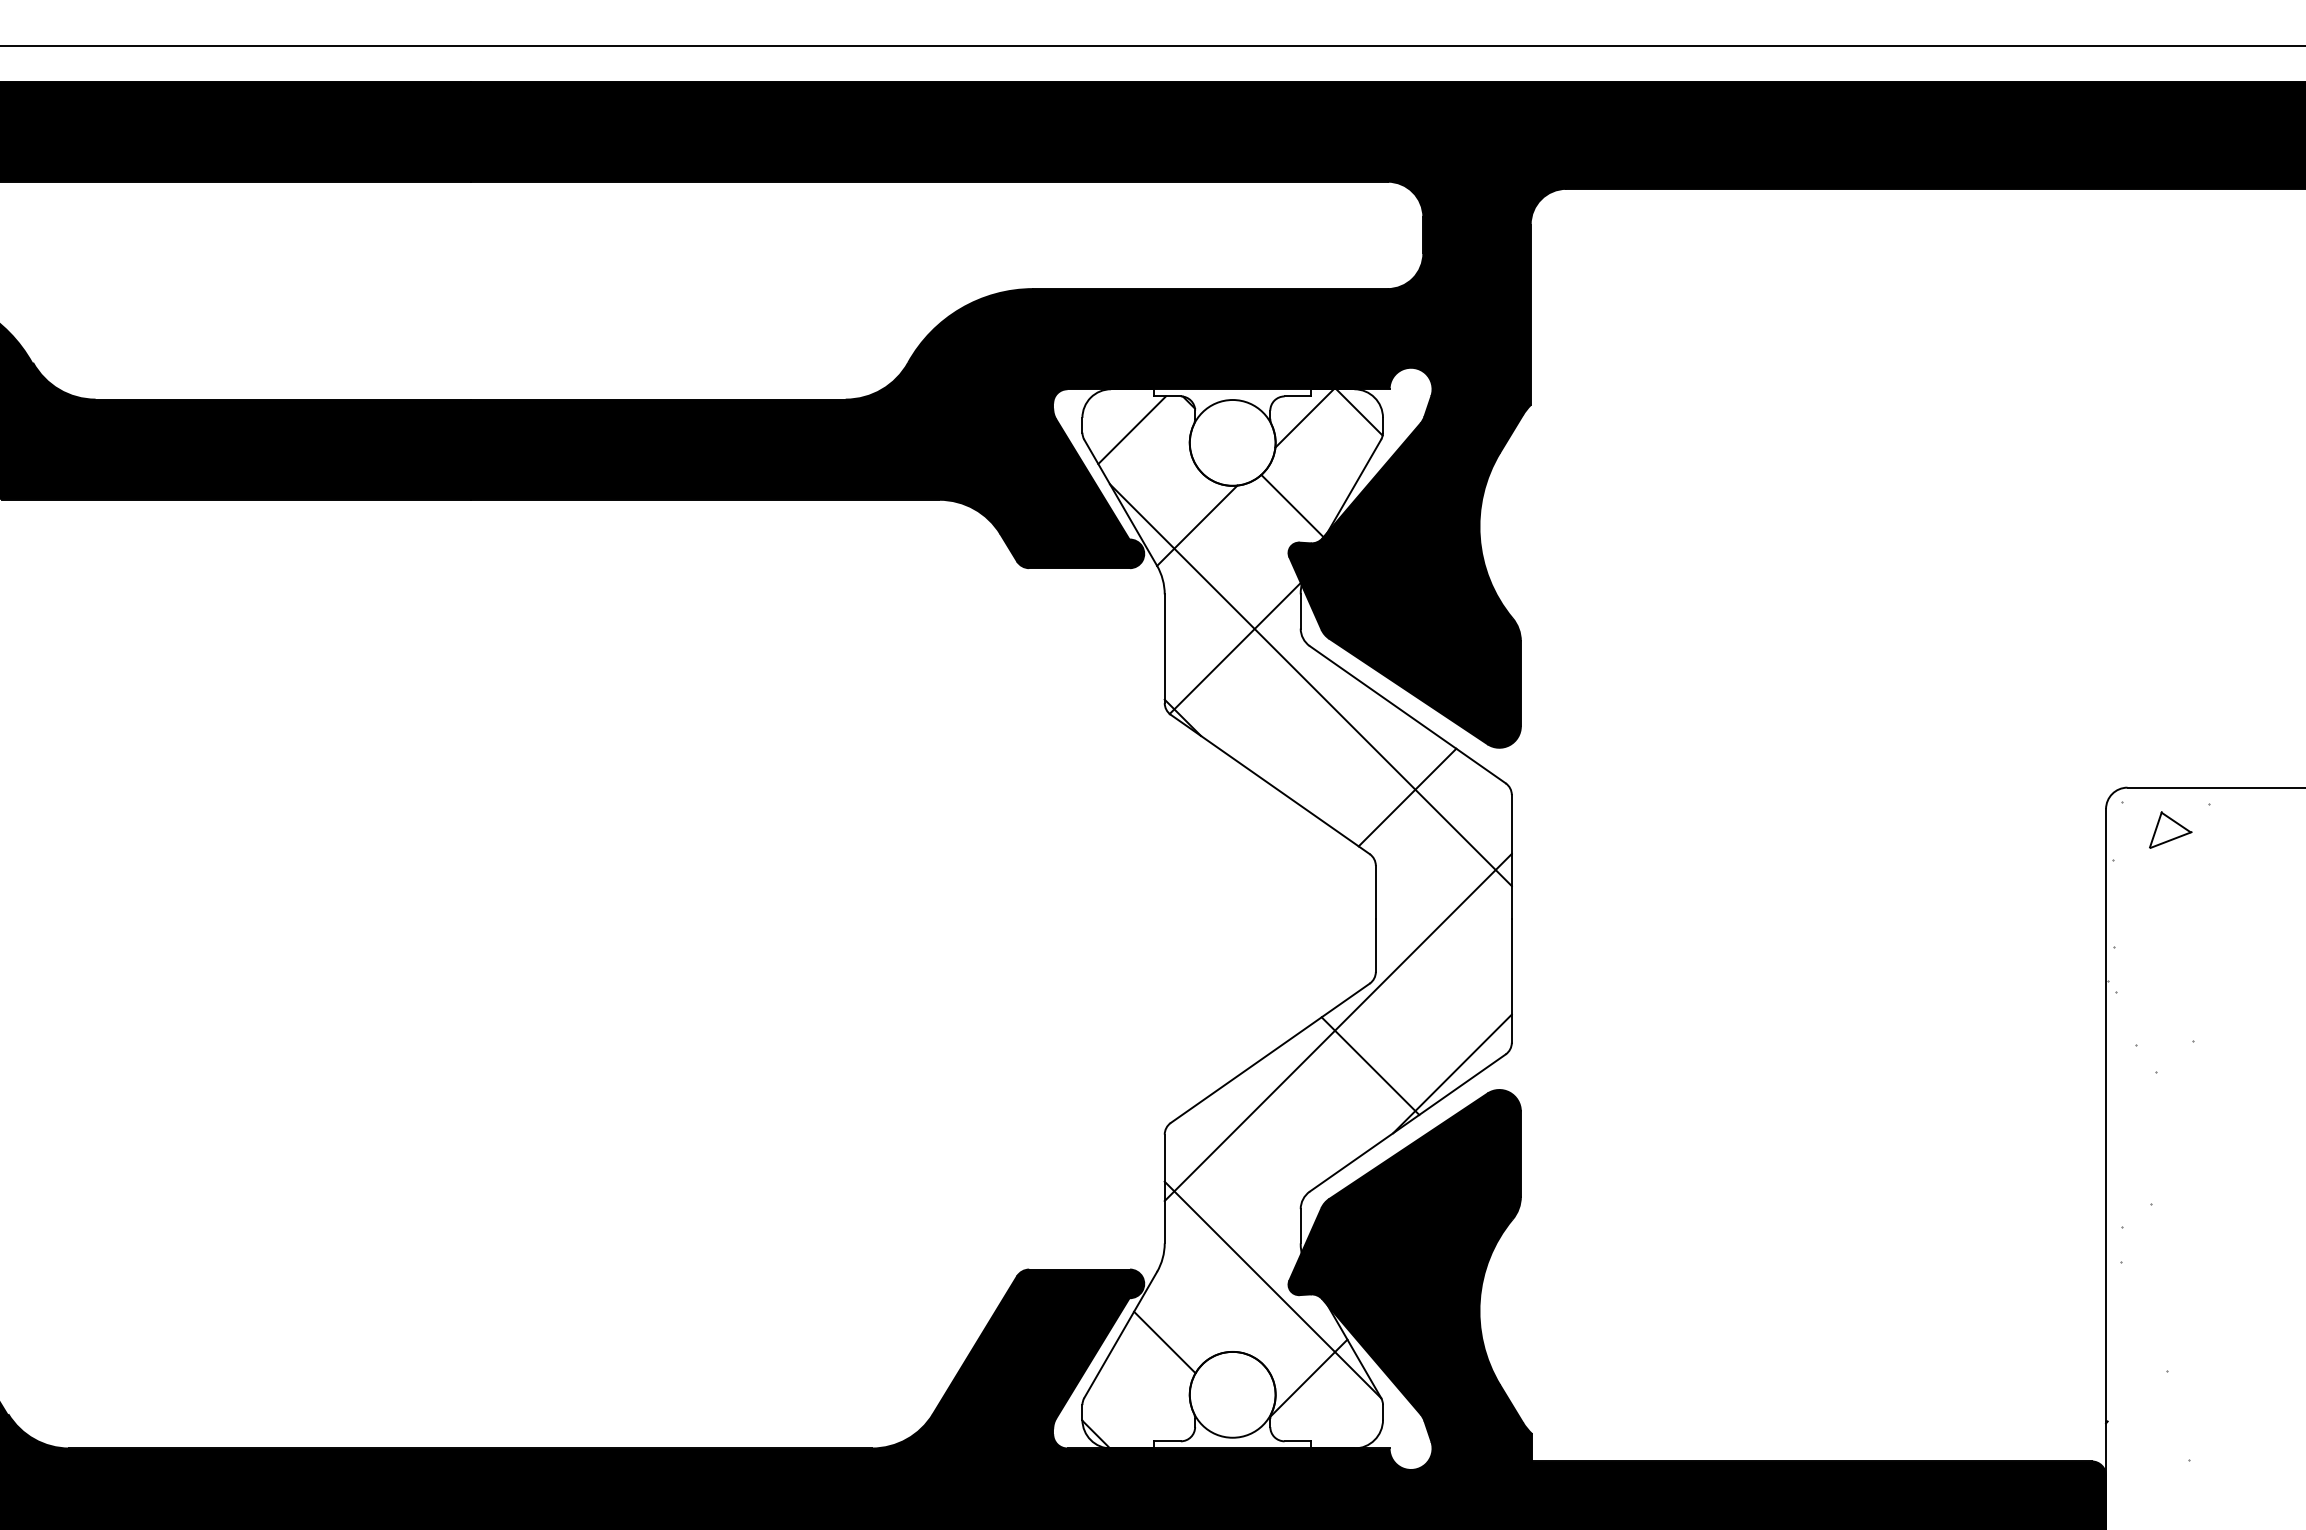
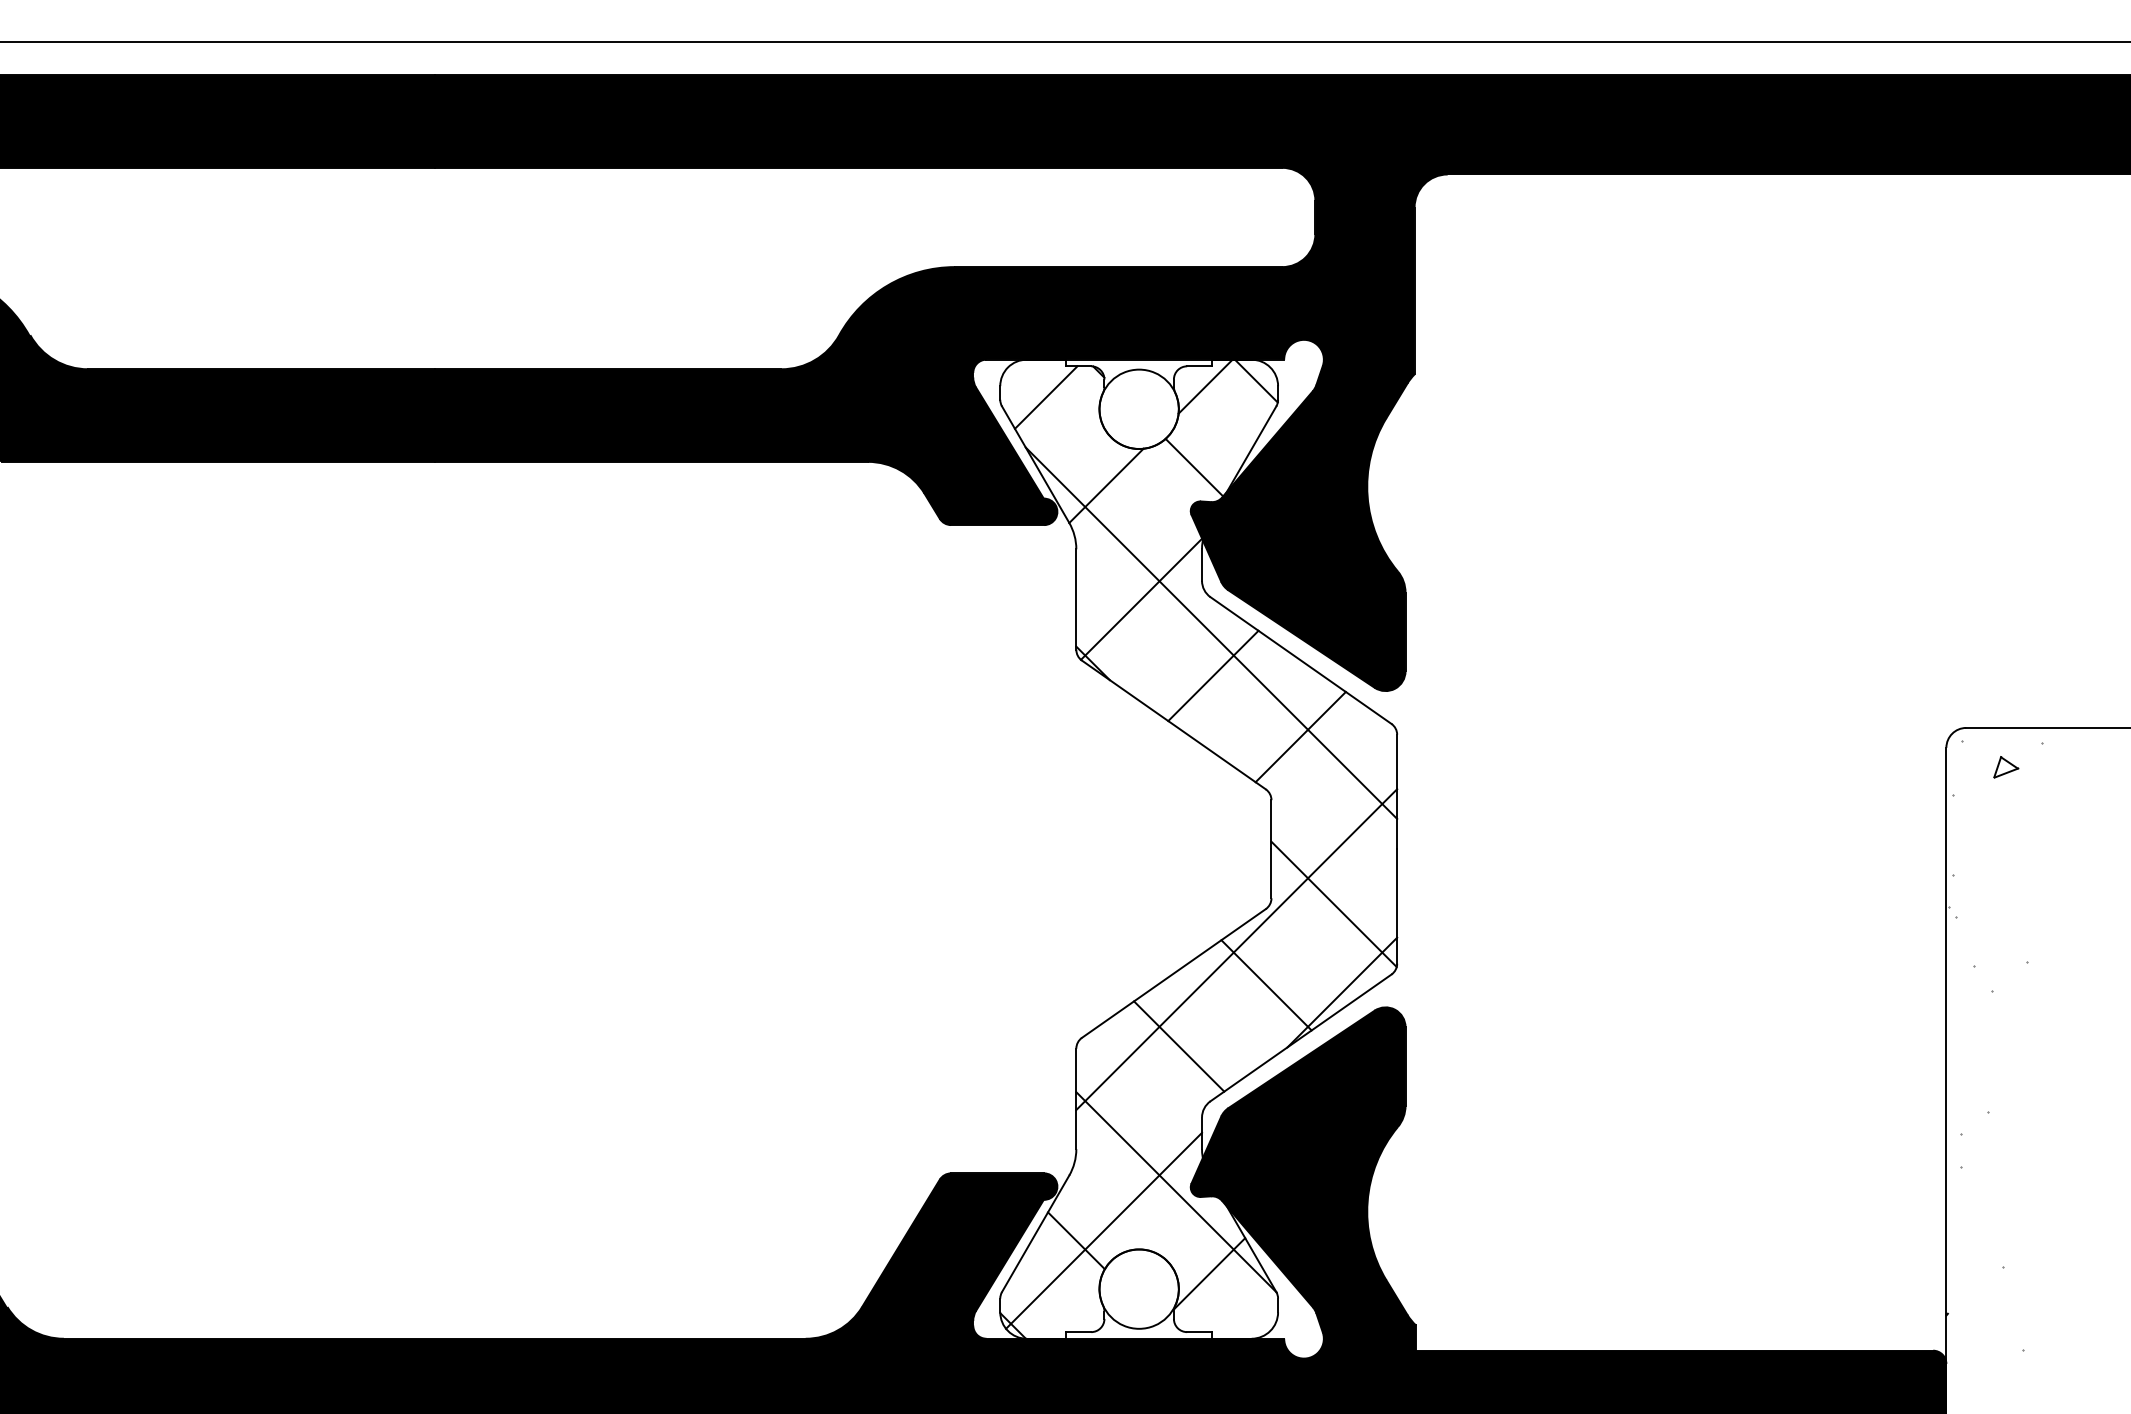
line: (1313, 730) -> (1213, 675), added
part: (2171, 830) -> (2006, 767), size x0.62
line: (1442, 978) -> (1333, 904), added
line: (1276, 1132) -> (1179, 1046), added
line: (1195, 1331) -> (1104, 1230), added

